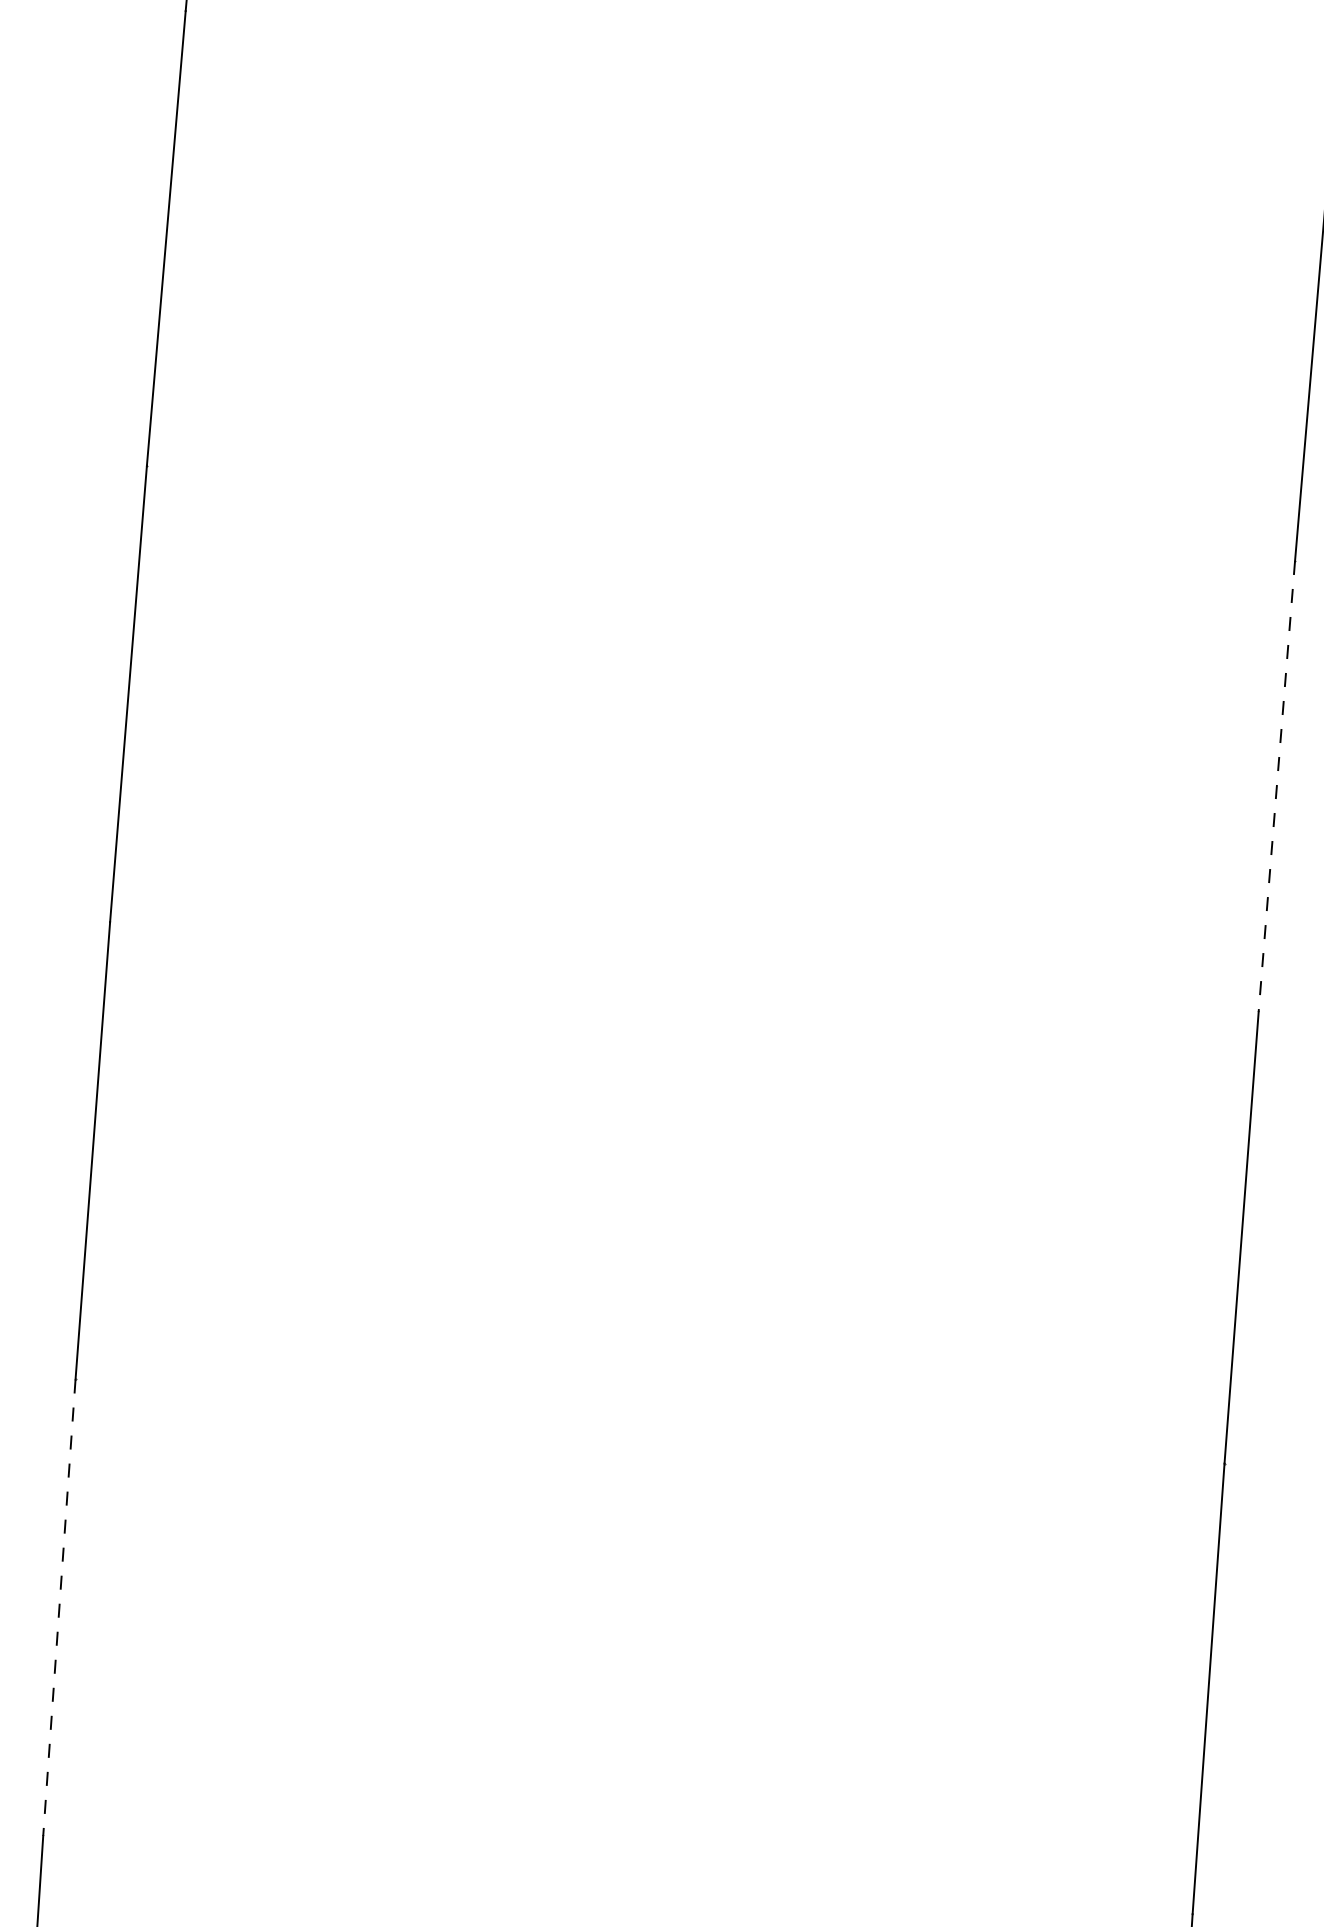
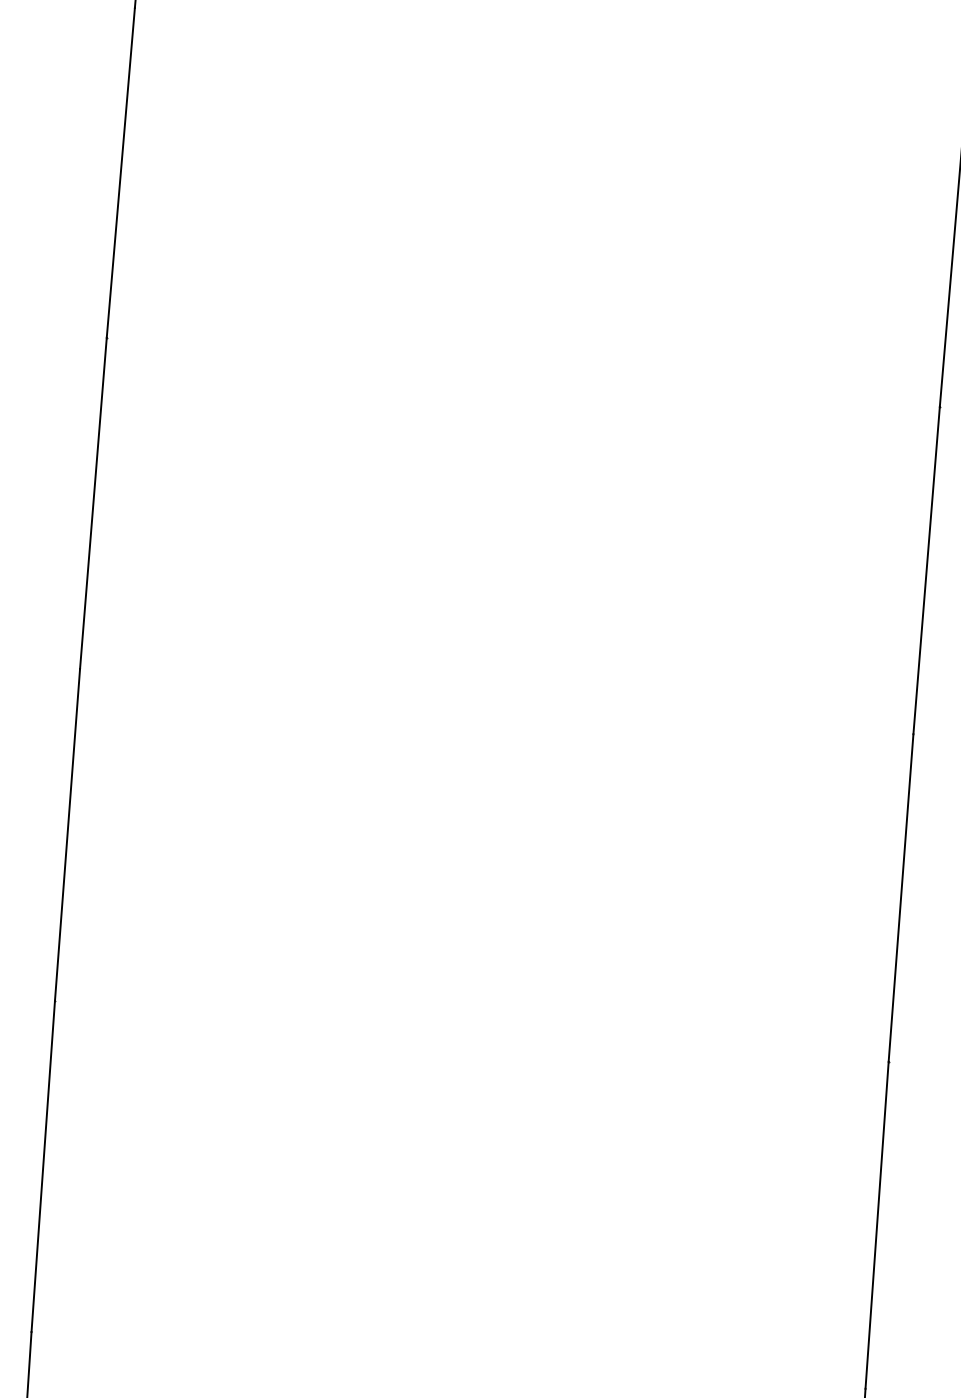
line: (1276, 787) -> (926, 571), dashed -> solid
line: (59, 1607) -> (43, 1166), dashed -> solid

